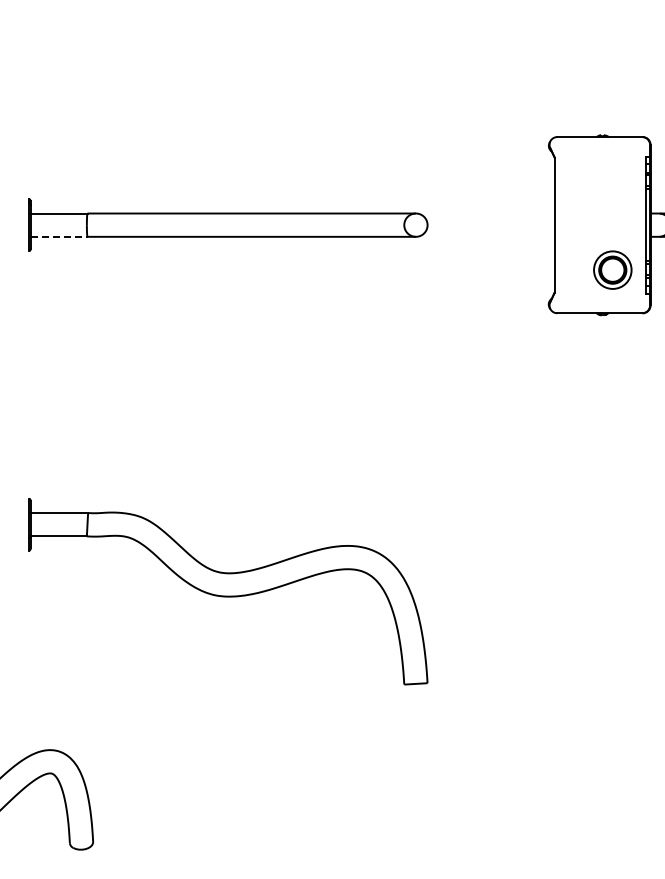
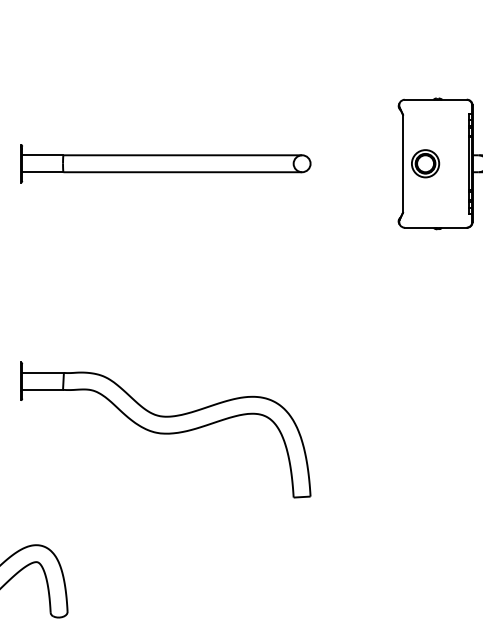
line: (59, 236) -> (43, 172), dashed -> solid
part: (612, 269) -> (425, 163), moved

